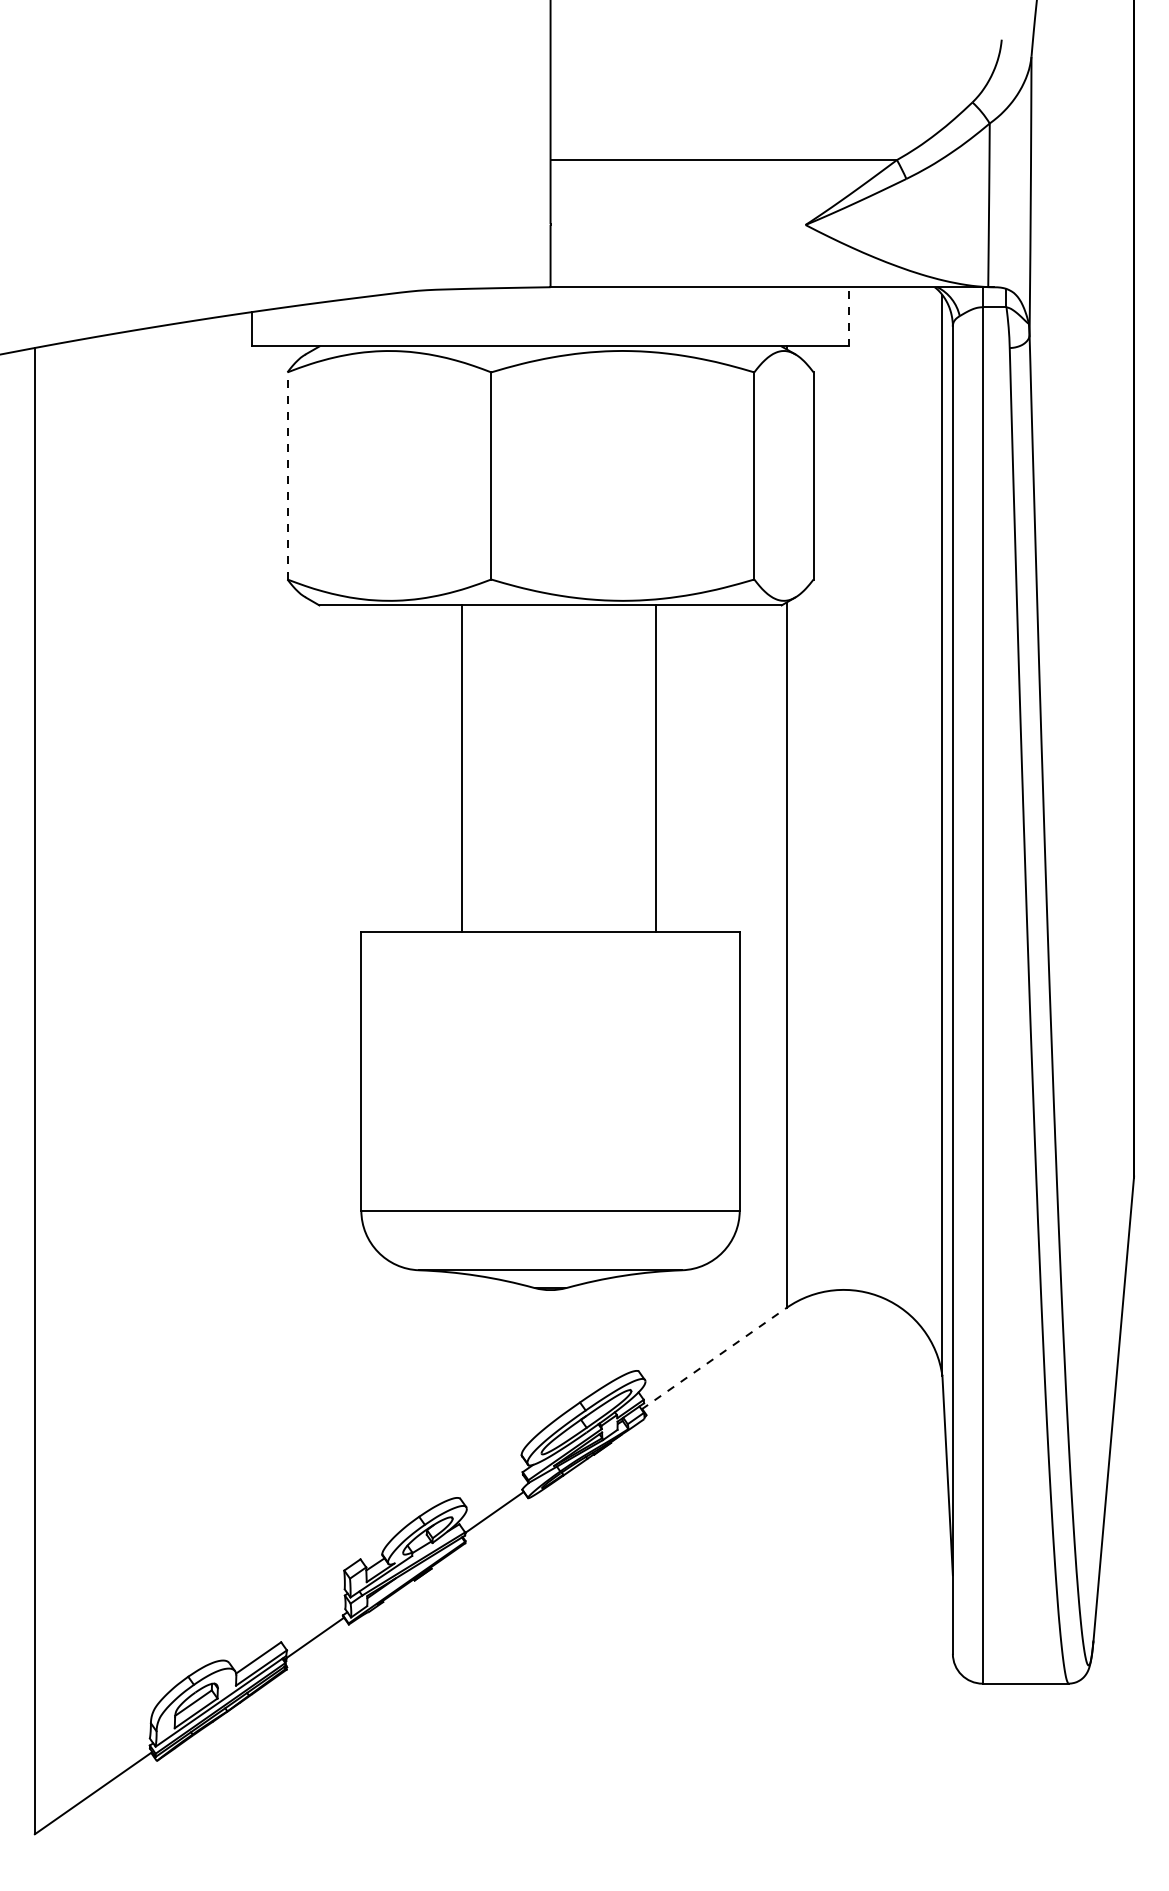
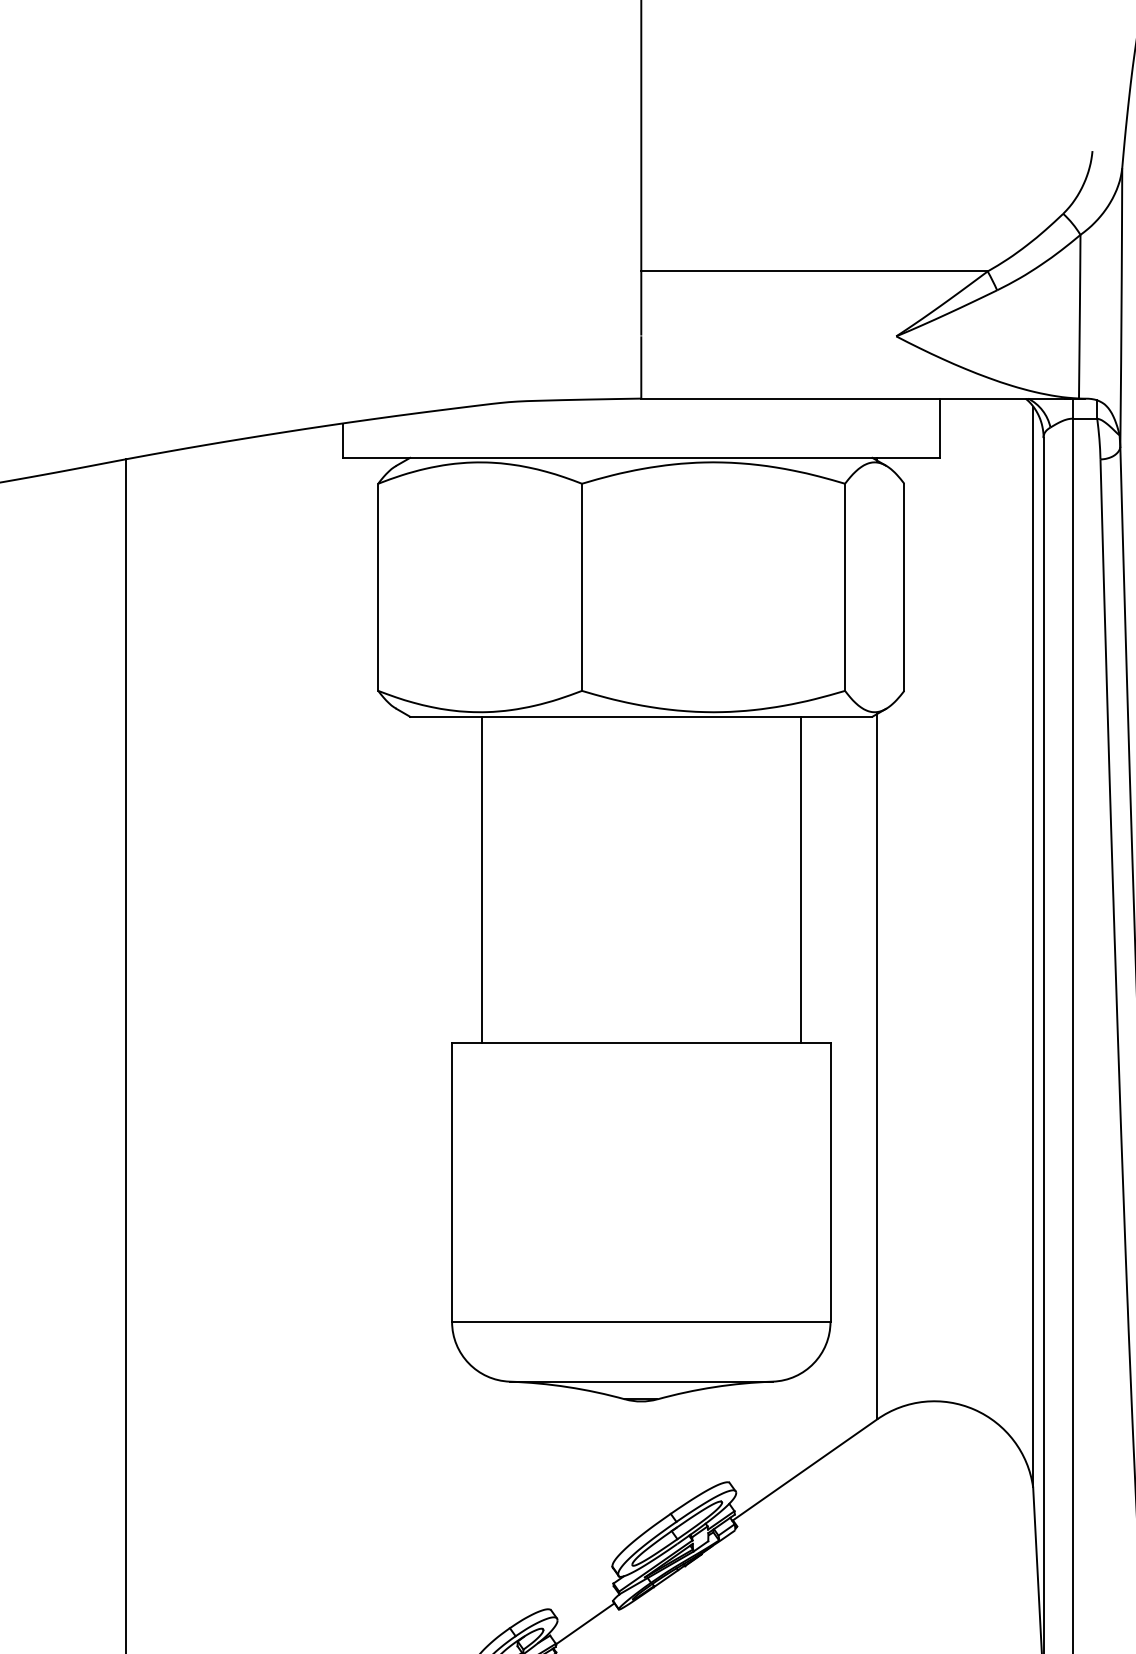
line: (849, 316) -> (940, 427), dashed -> solid
line: (287, 475) -> (378, 586), dashed -> solid
line: (462, 768) -> (482, 879), moved
line: (655, 768) -> (800, 879), moved
line: (714, 1358) -> (805, 1469), dashed -> solid

